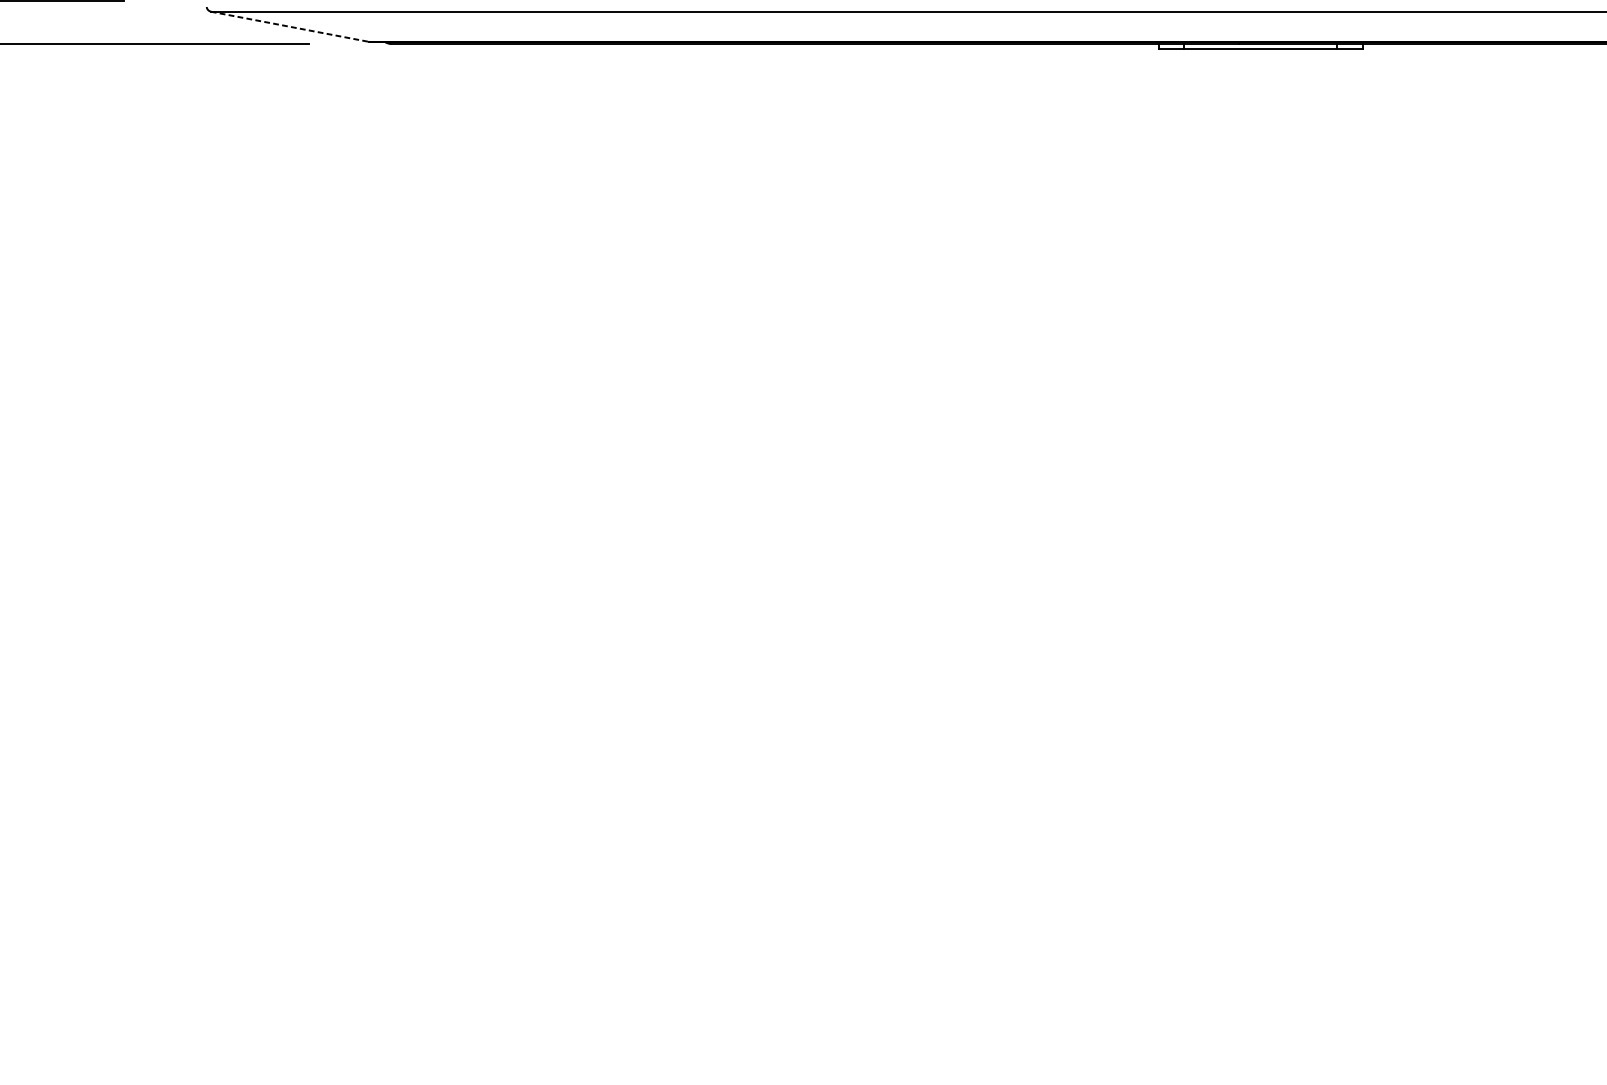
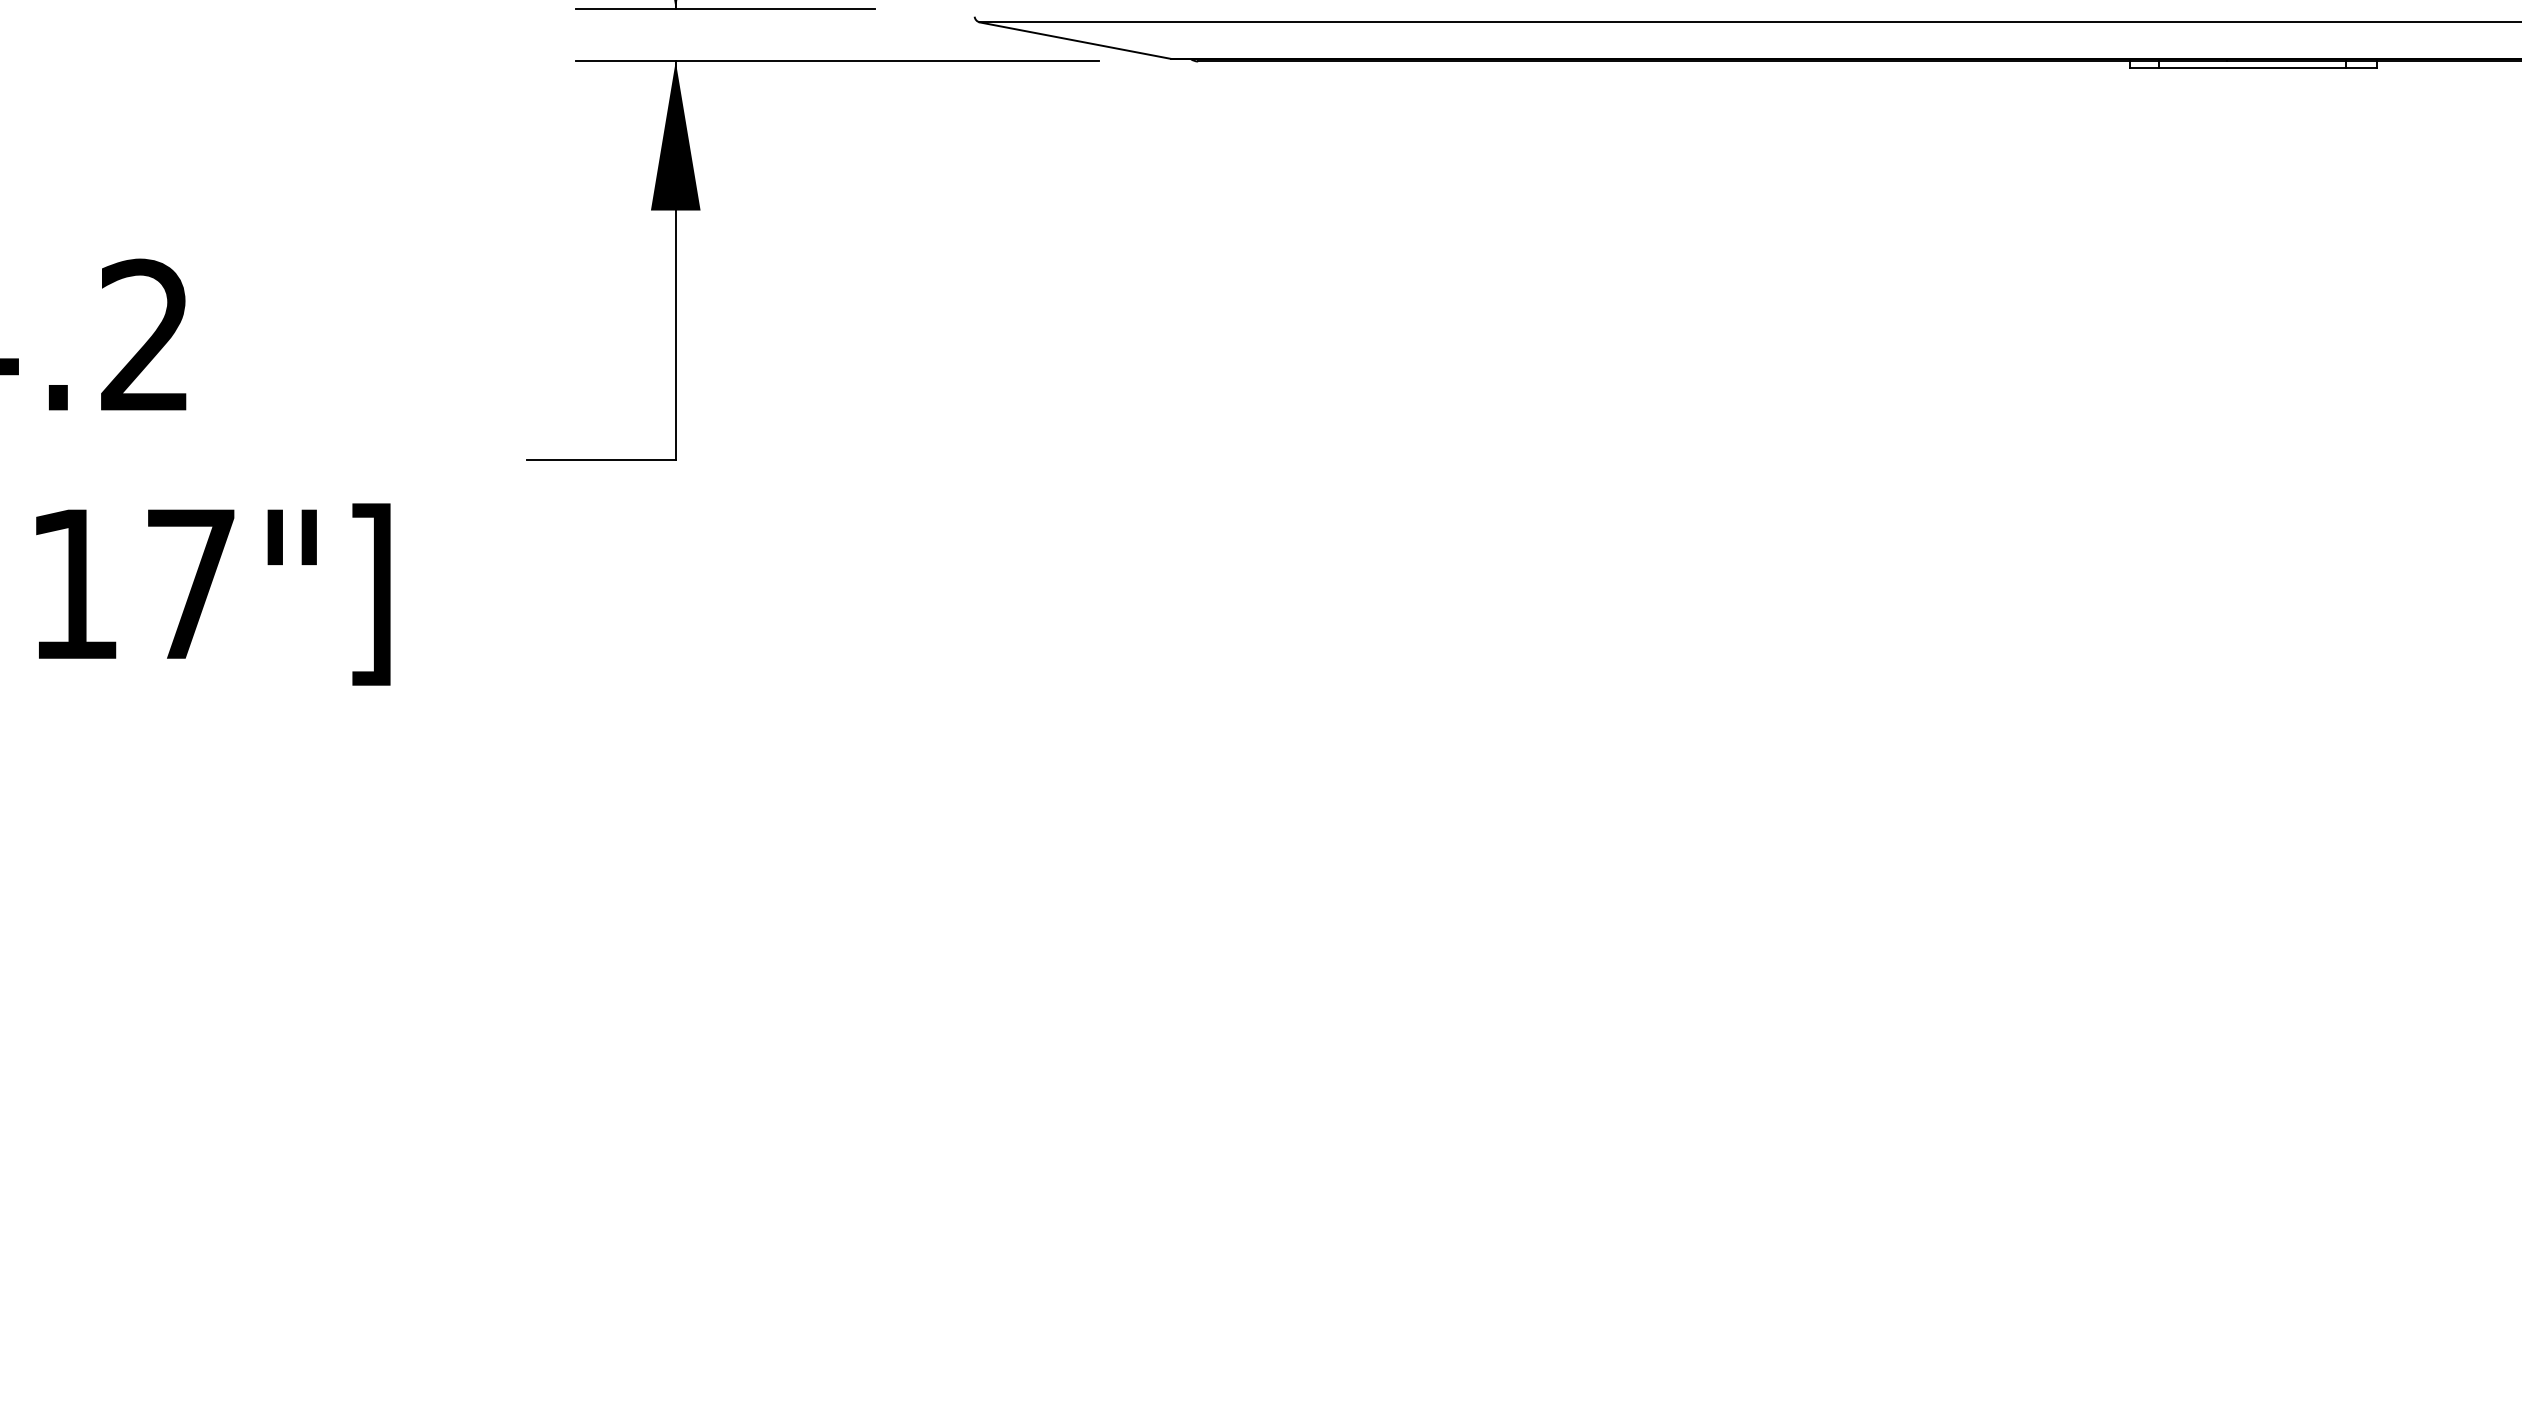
line: (289, 26) -> (1075, 40), dashed -> solid

